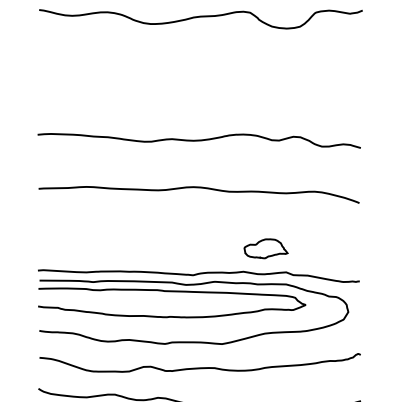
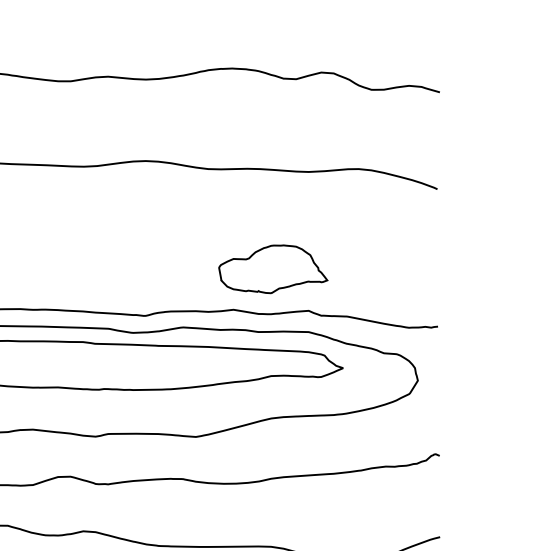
part: (265, 248) -> (272, 268), size x1.43

